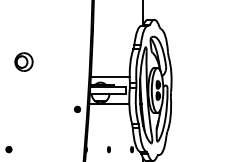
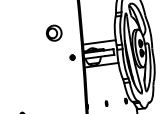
part: (23, 61) -> (53, 32), moved
part: (77, 108) -> (72, 56), moved

